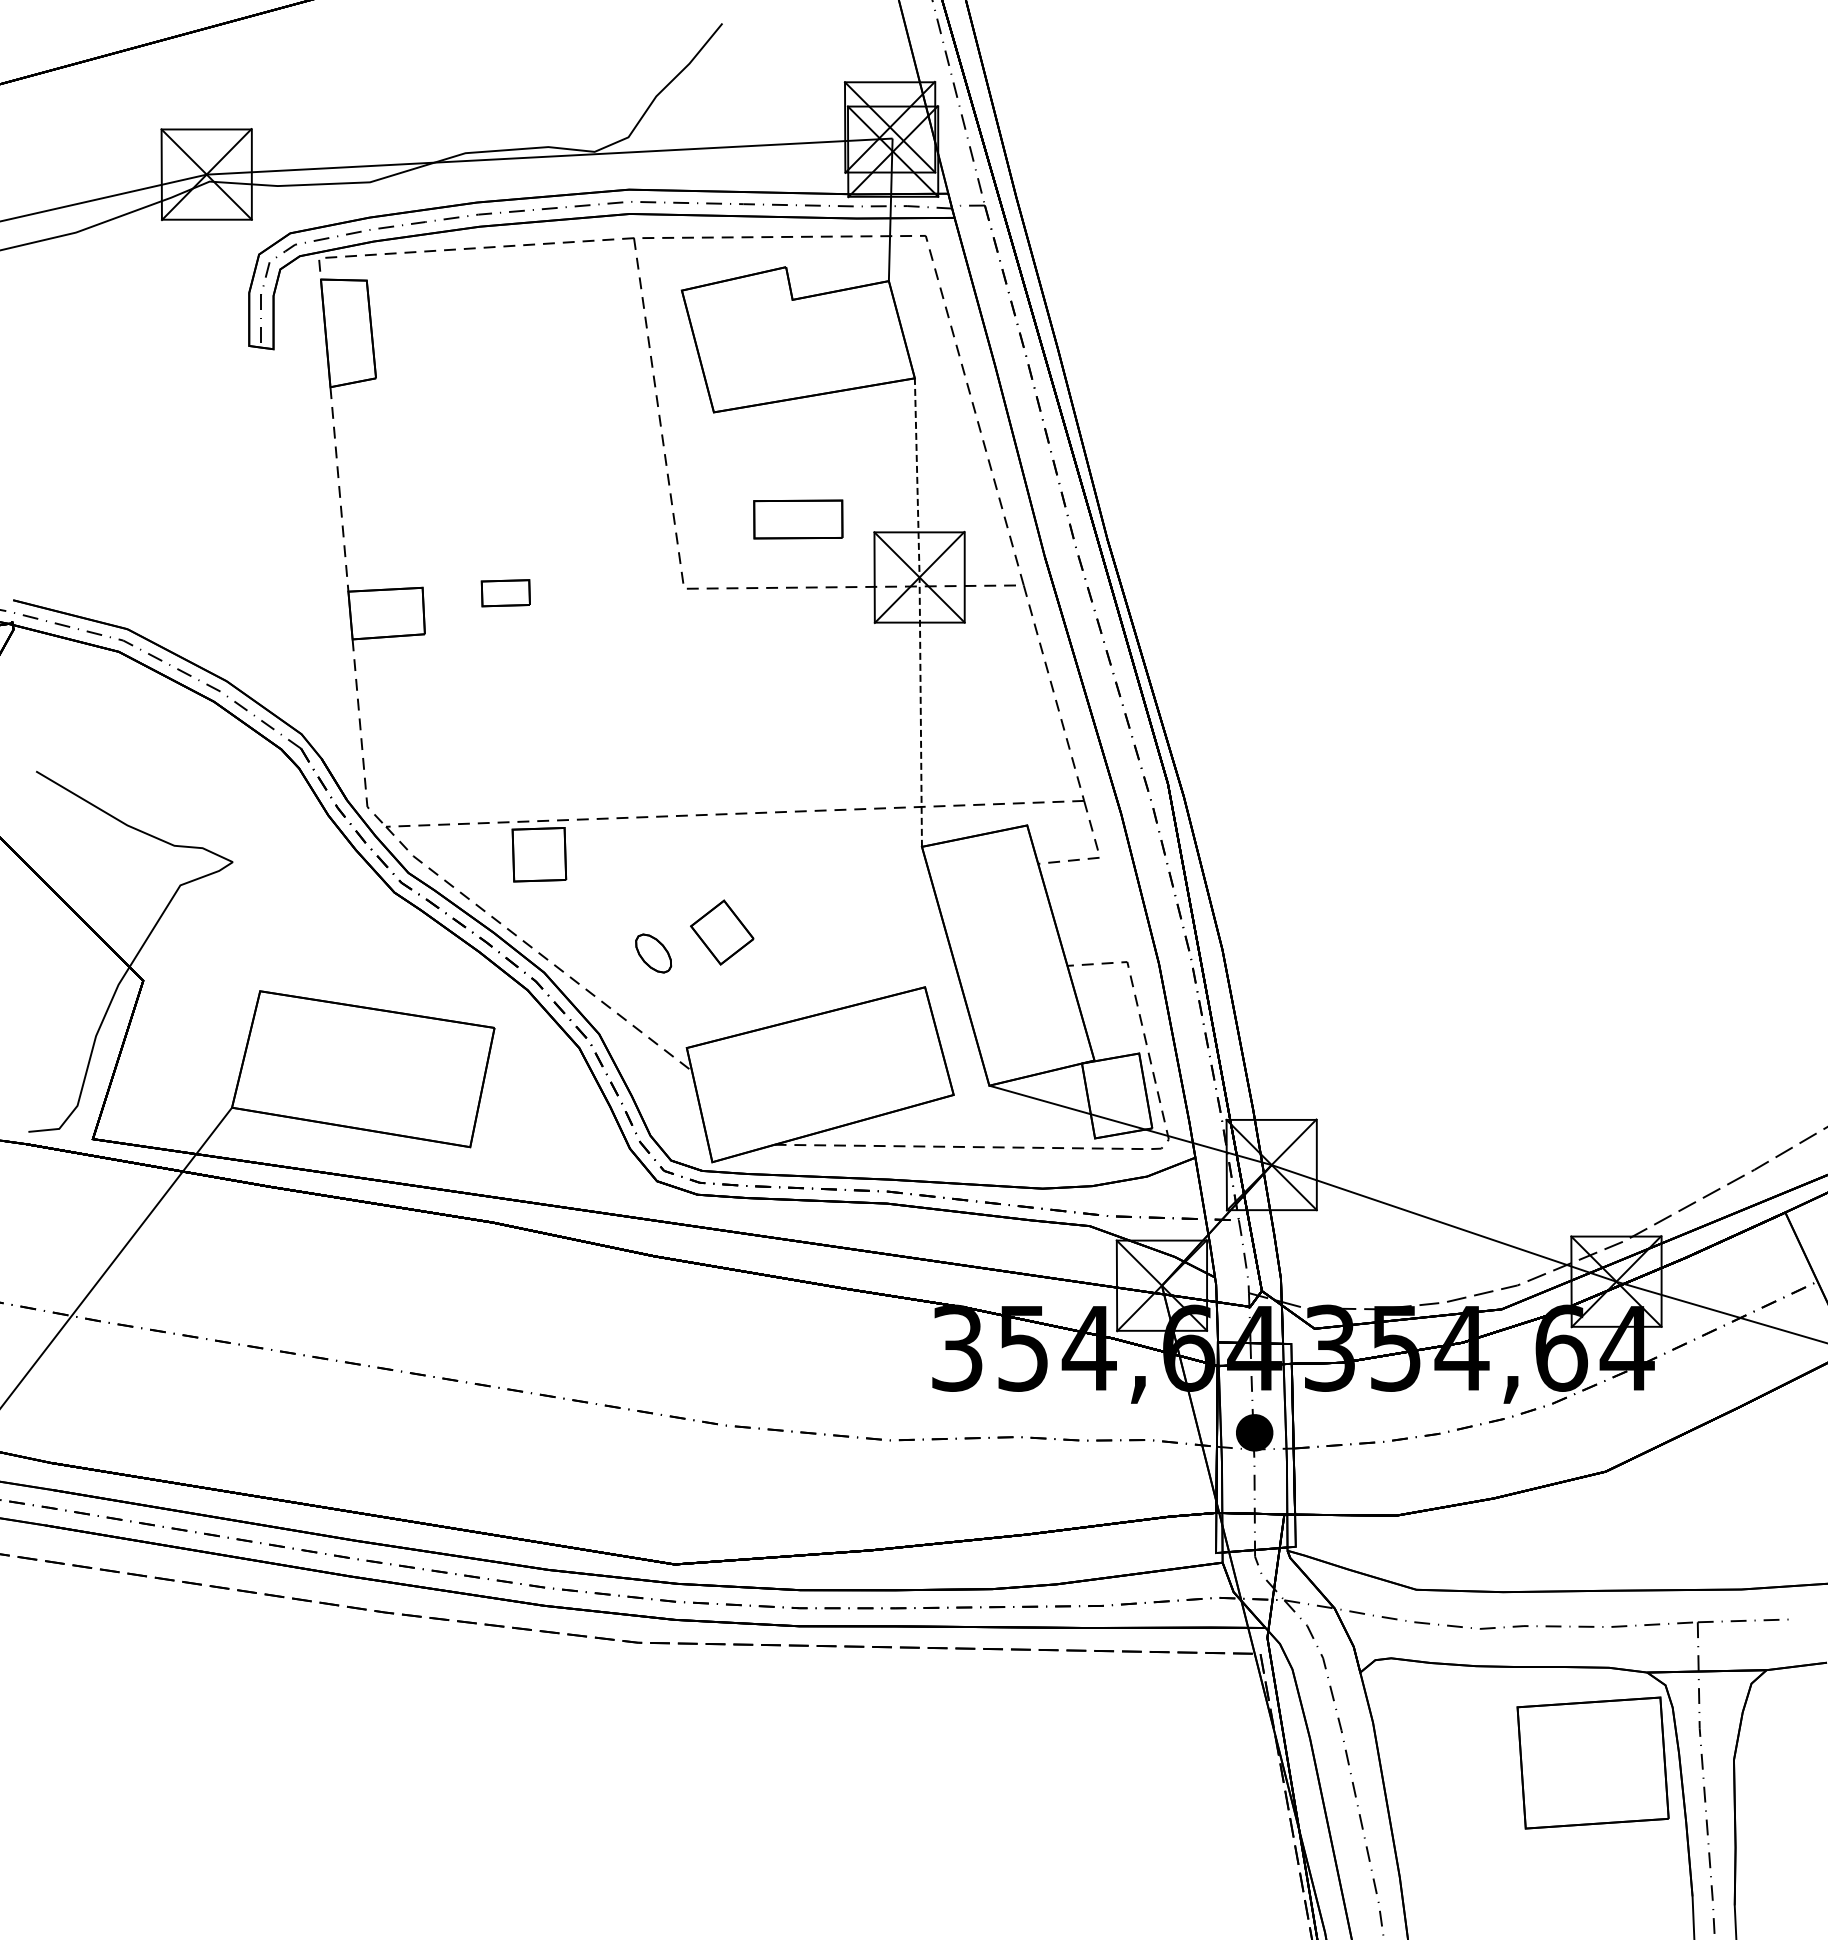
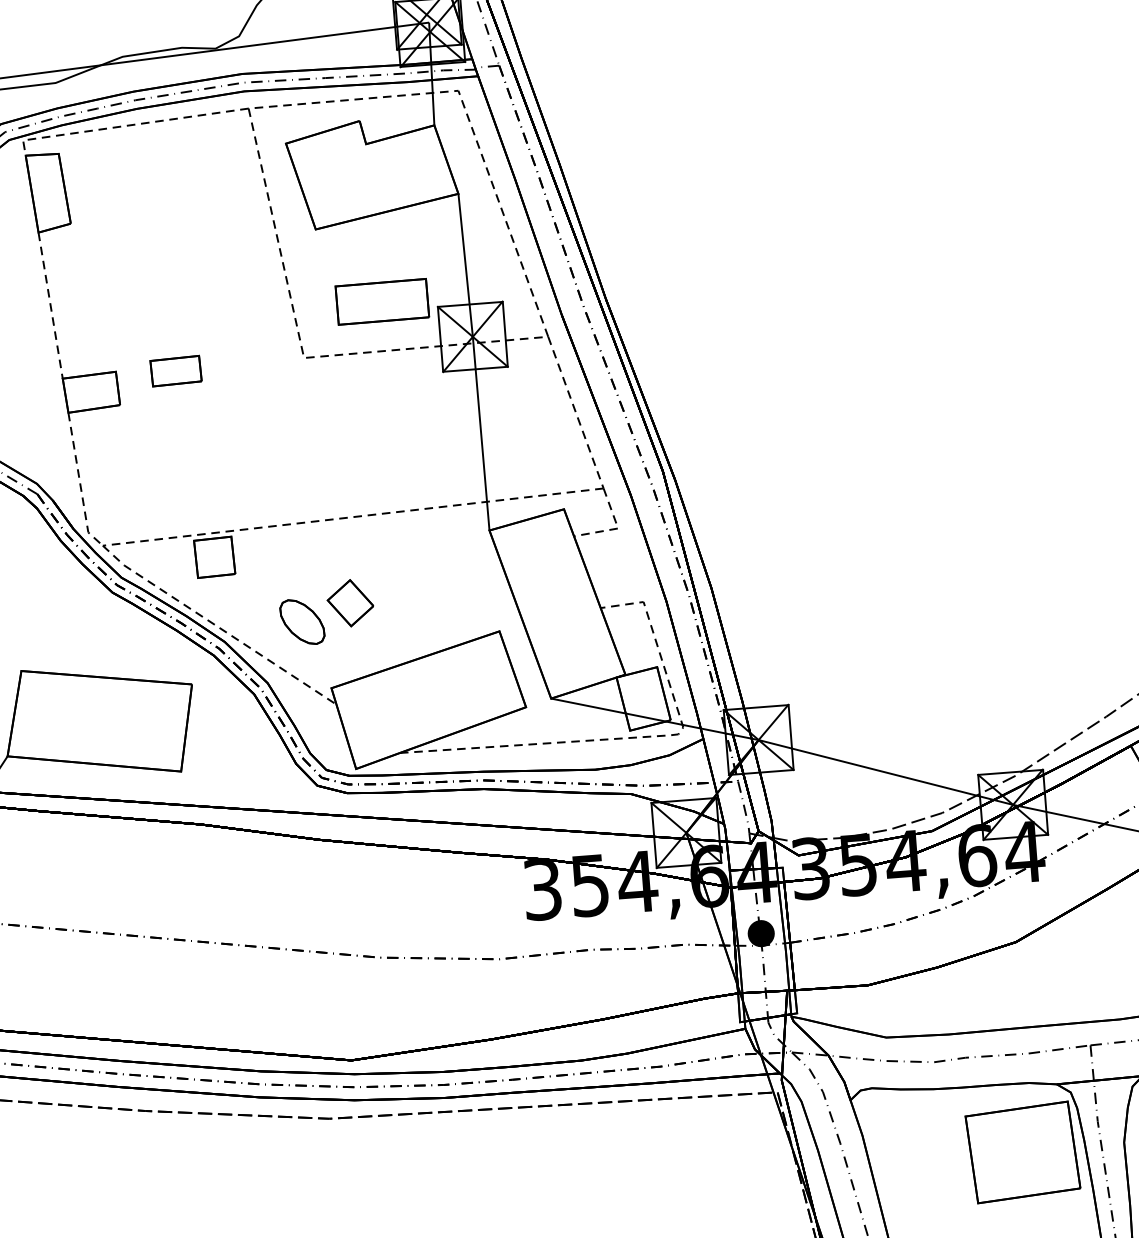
part: (798, 519) -> (382, 301), size x1.43
part: (505, 592) -> (175, 370), size x1.43
line: (919, 611) -> (474, 361), dashed -> solid
part: (653, 953) -> (302, 622), size x1.67

